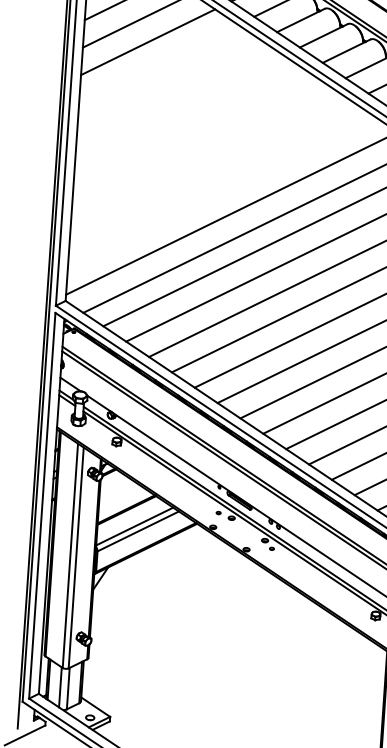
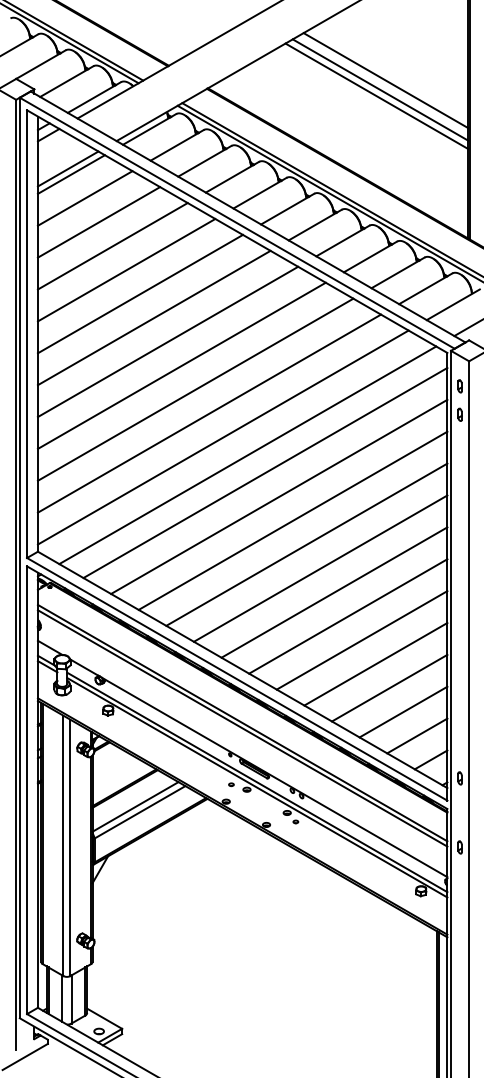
line: (158, 63) -> (126, 269), added
line: (168, 84) -> (139, 293), added
line: (178, 105) -> (153, 317), added
line: (189, 127) -> (167, 341), added
line: (200, 148) -> (181, 365), added
line: (210, 170) -> (195, 389), added
line: (221, 191) -> (209, 413), added

